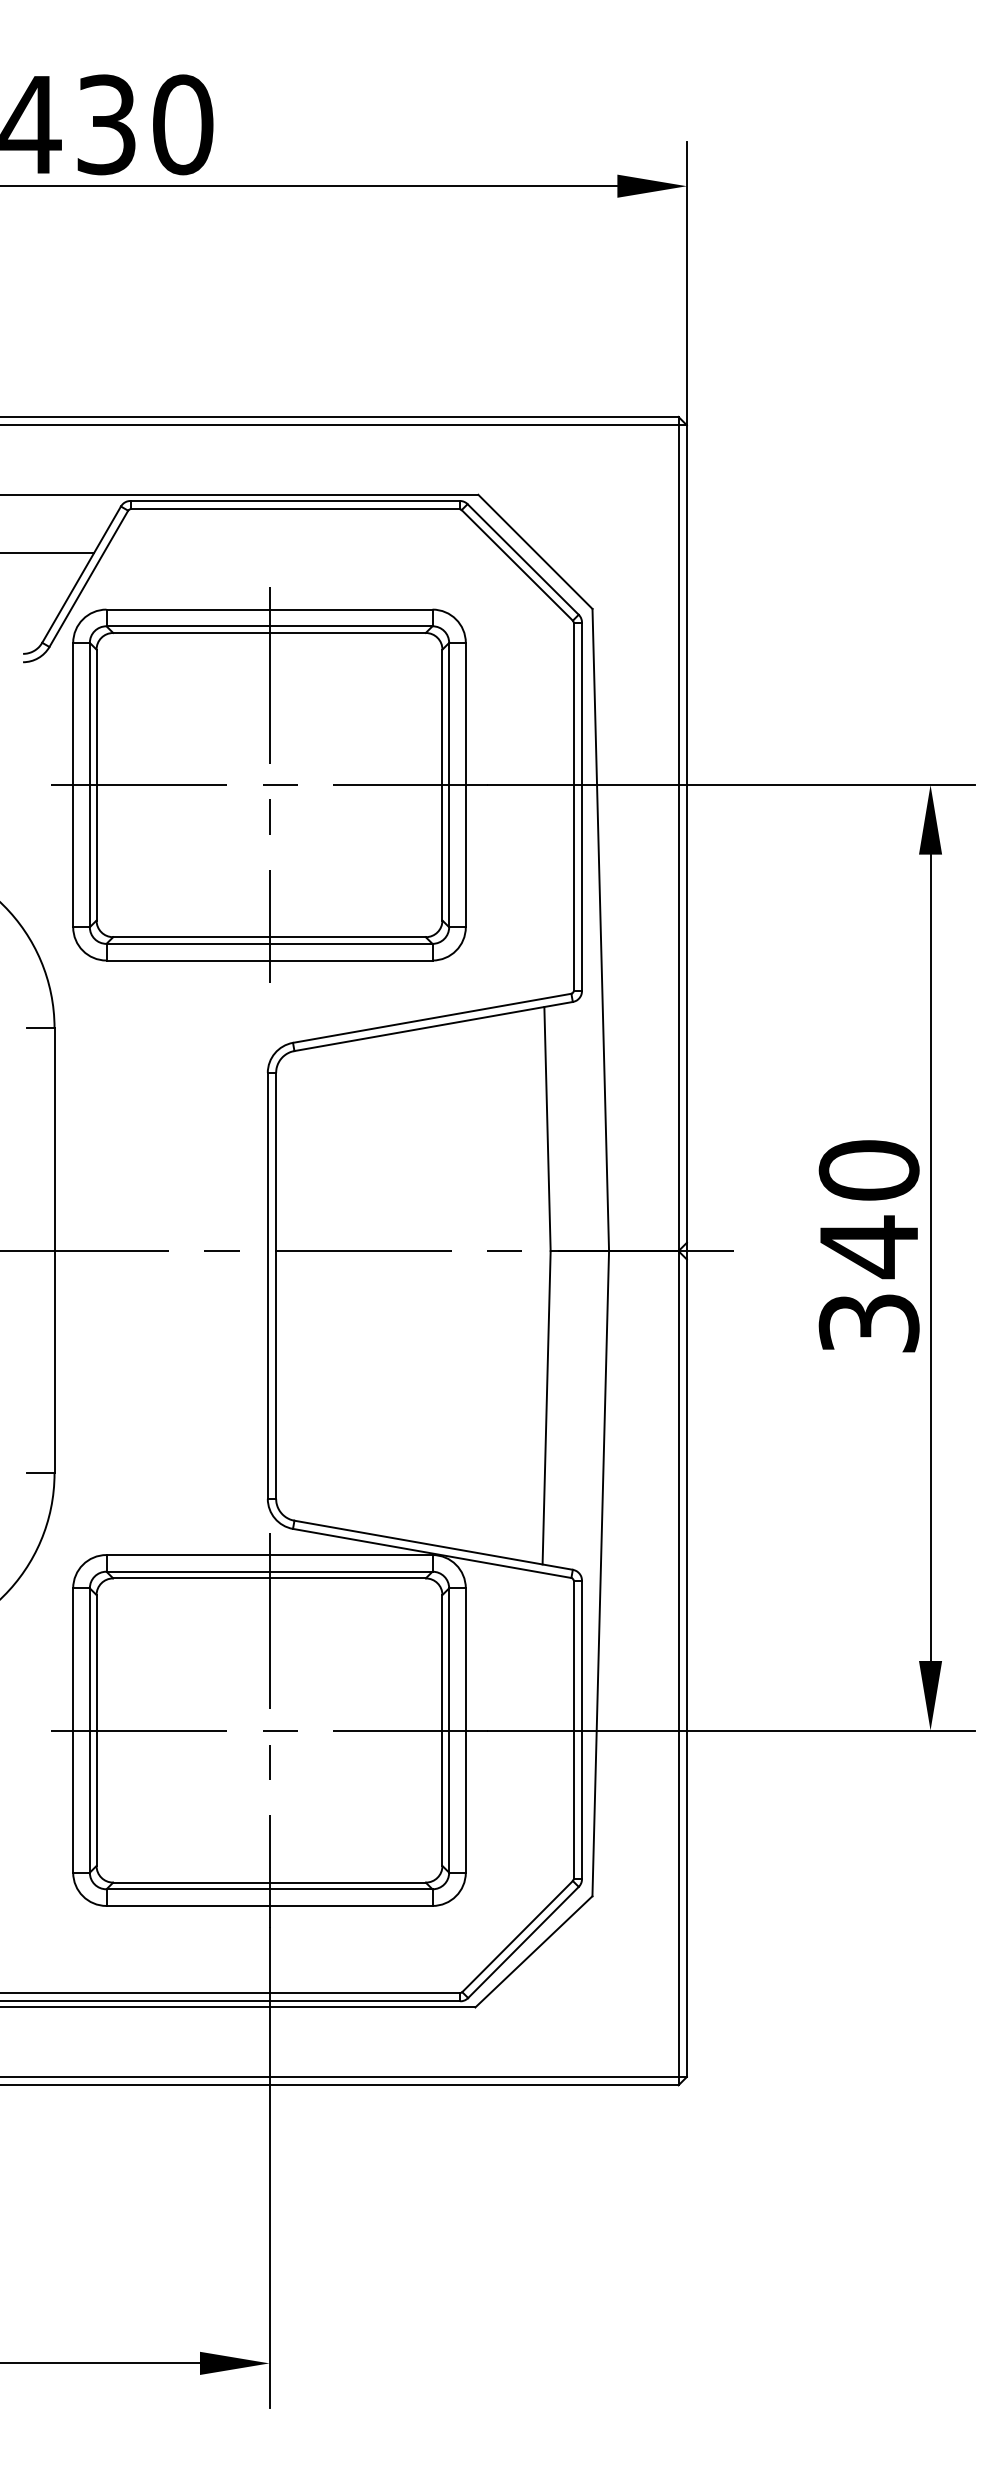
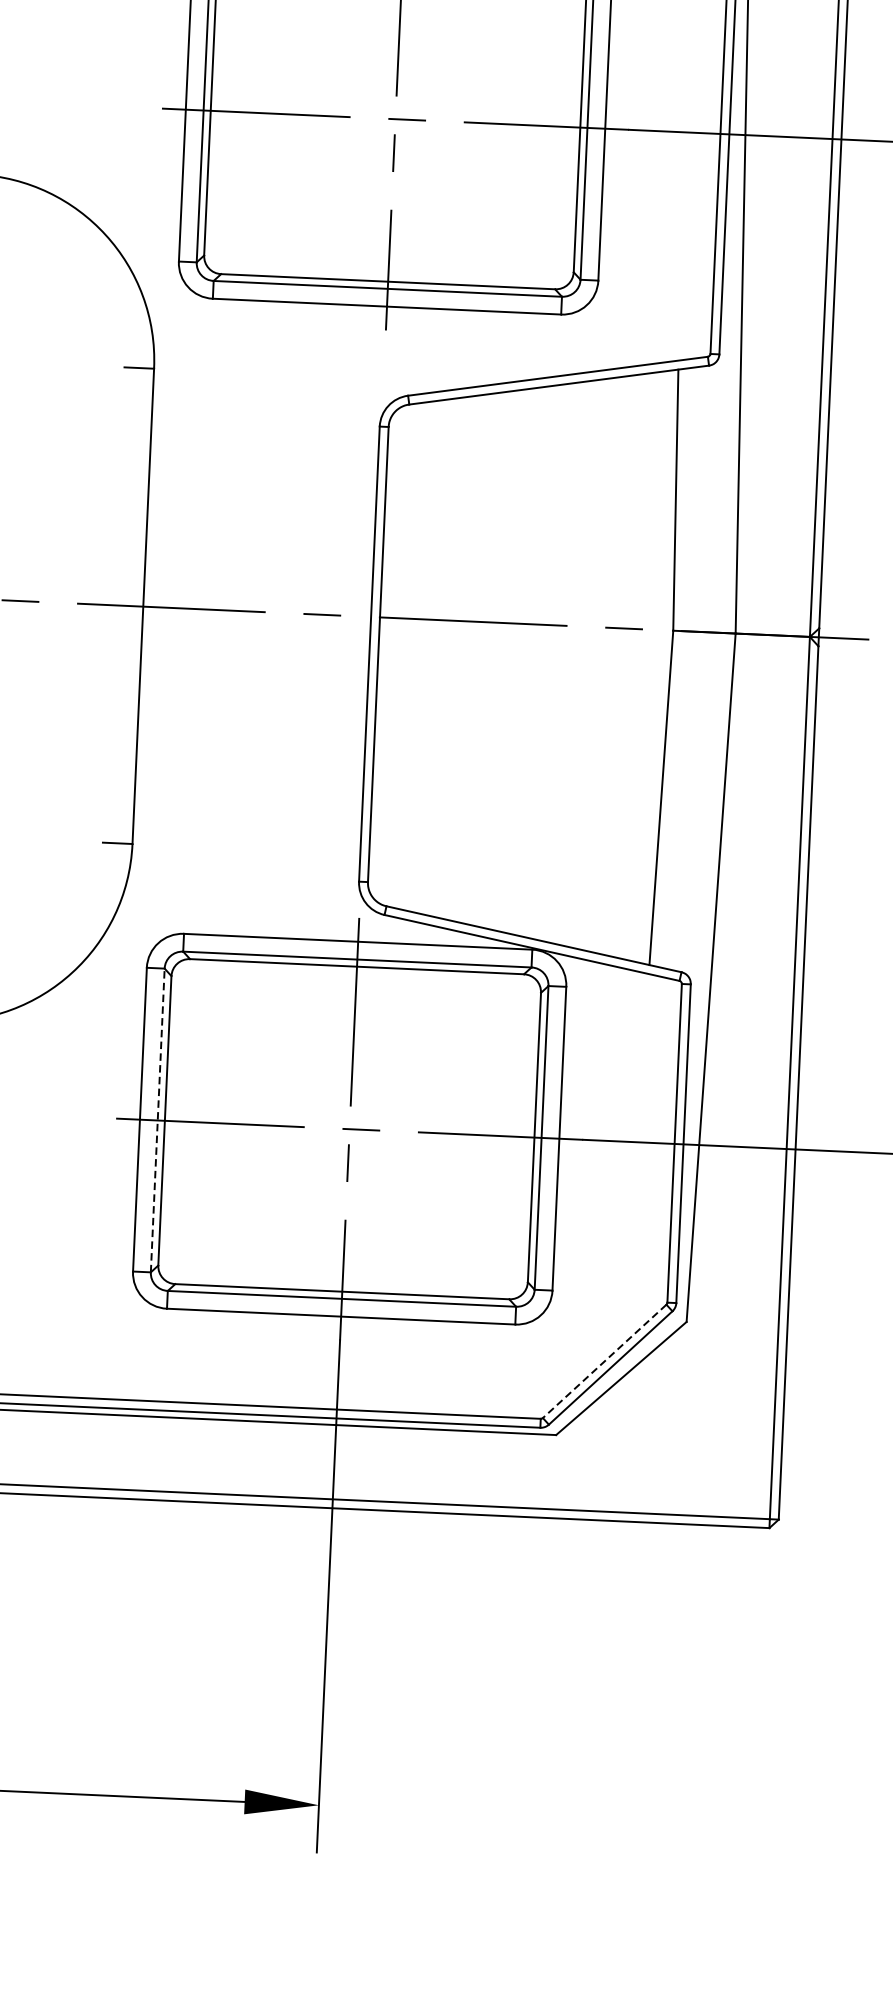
line: (89, 1730) -> (157, 1120), solid -> dashed
line: (517, 1936) -> (604, 1361), solid -> dashed

